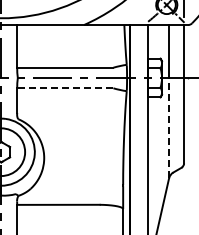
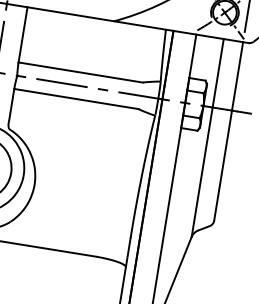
line: (64, 88) -> (75, 99), dashed -> solid
line: (169, 127) -> (202, 171), dashed -> solid

